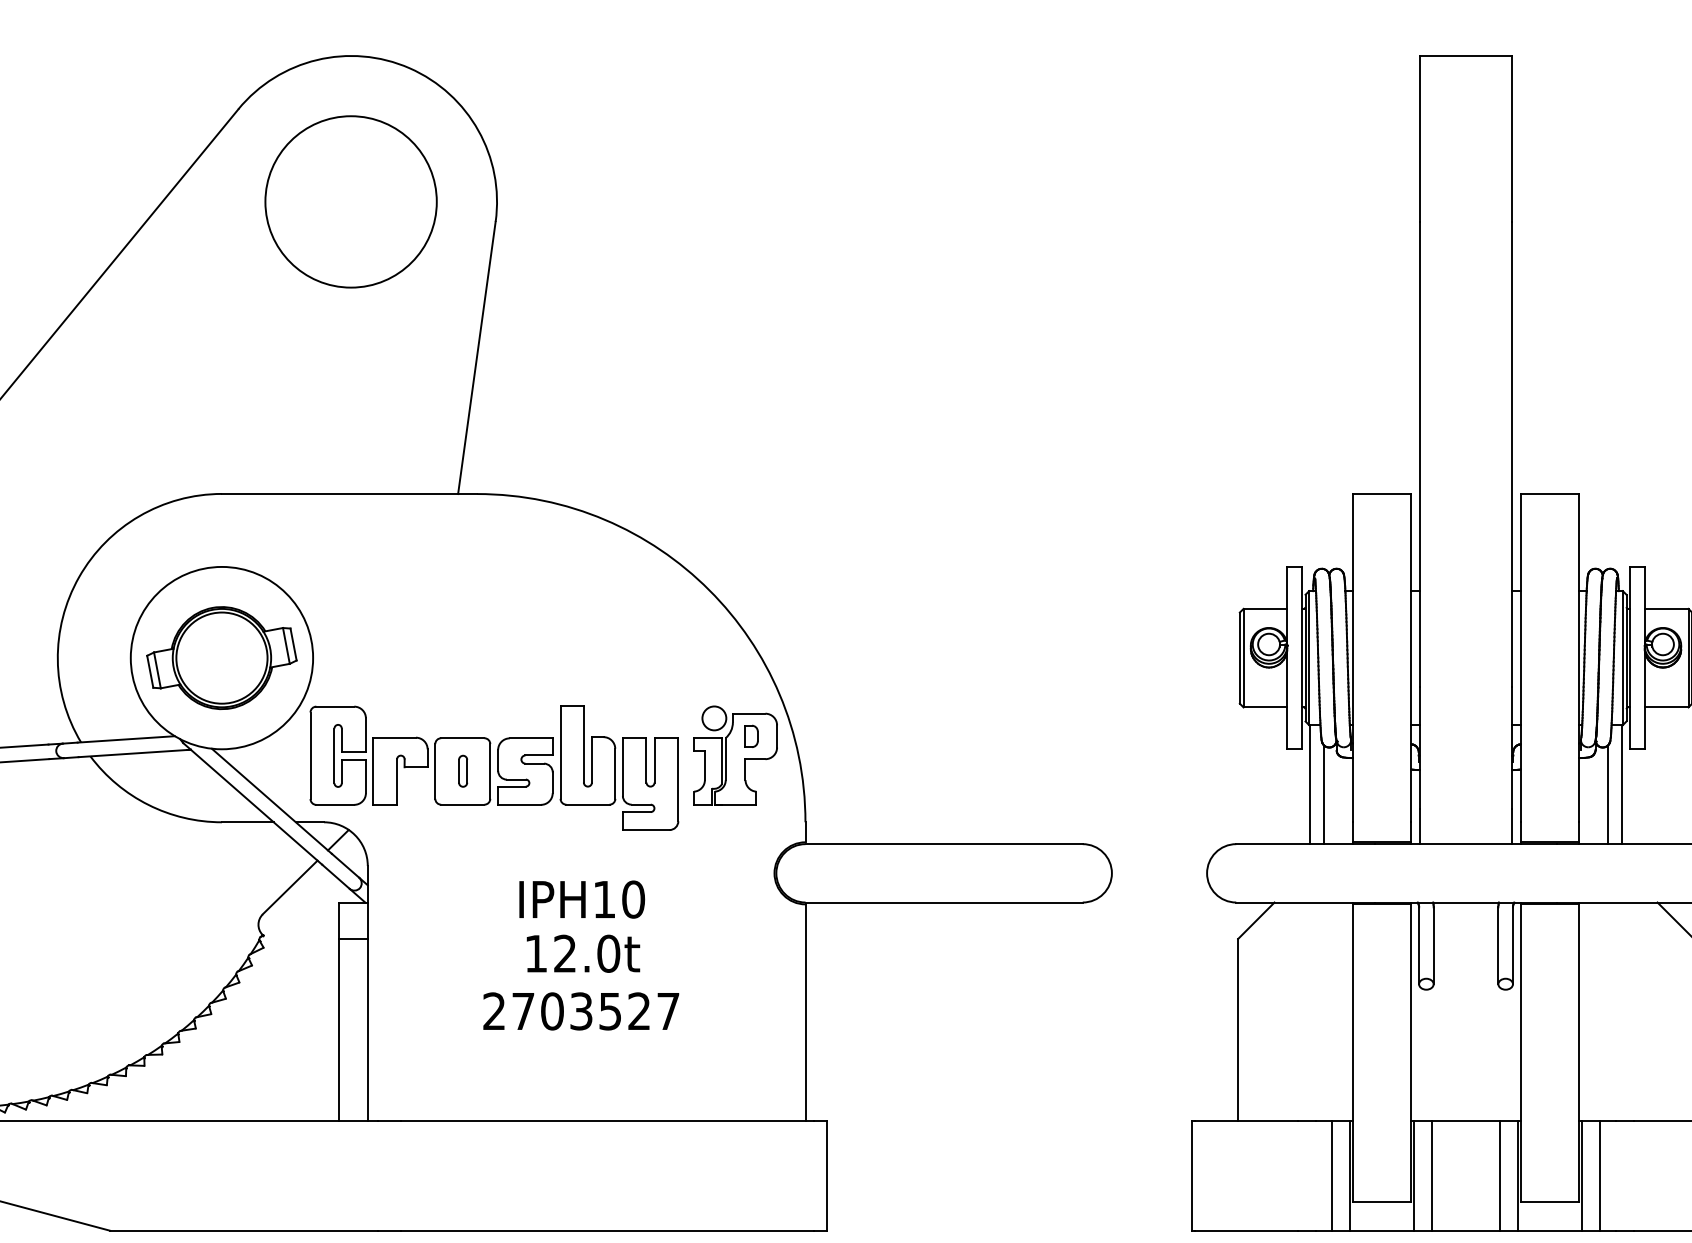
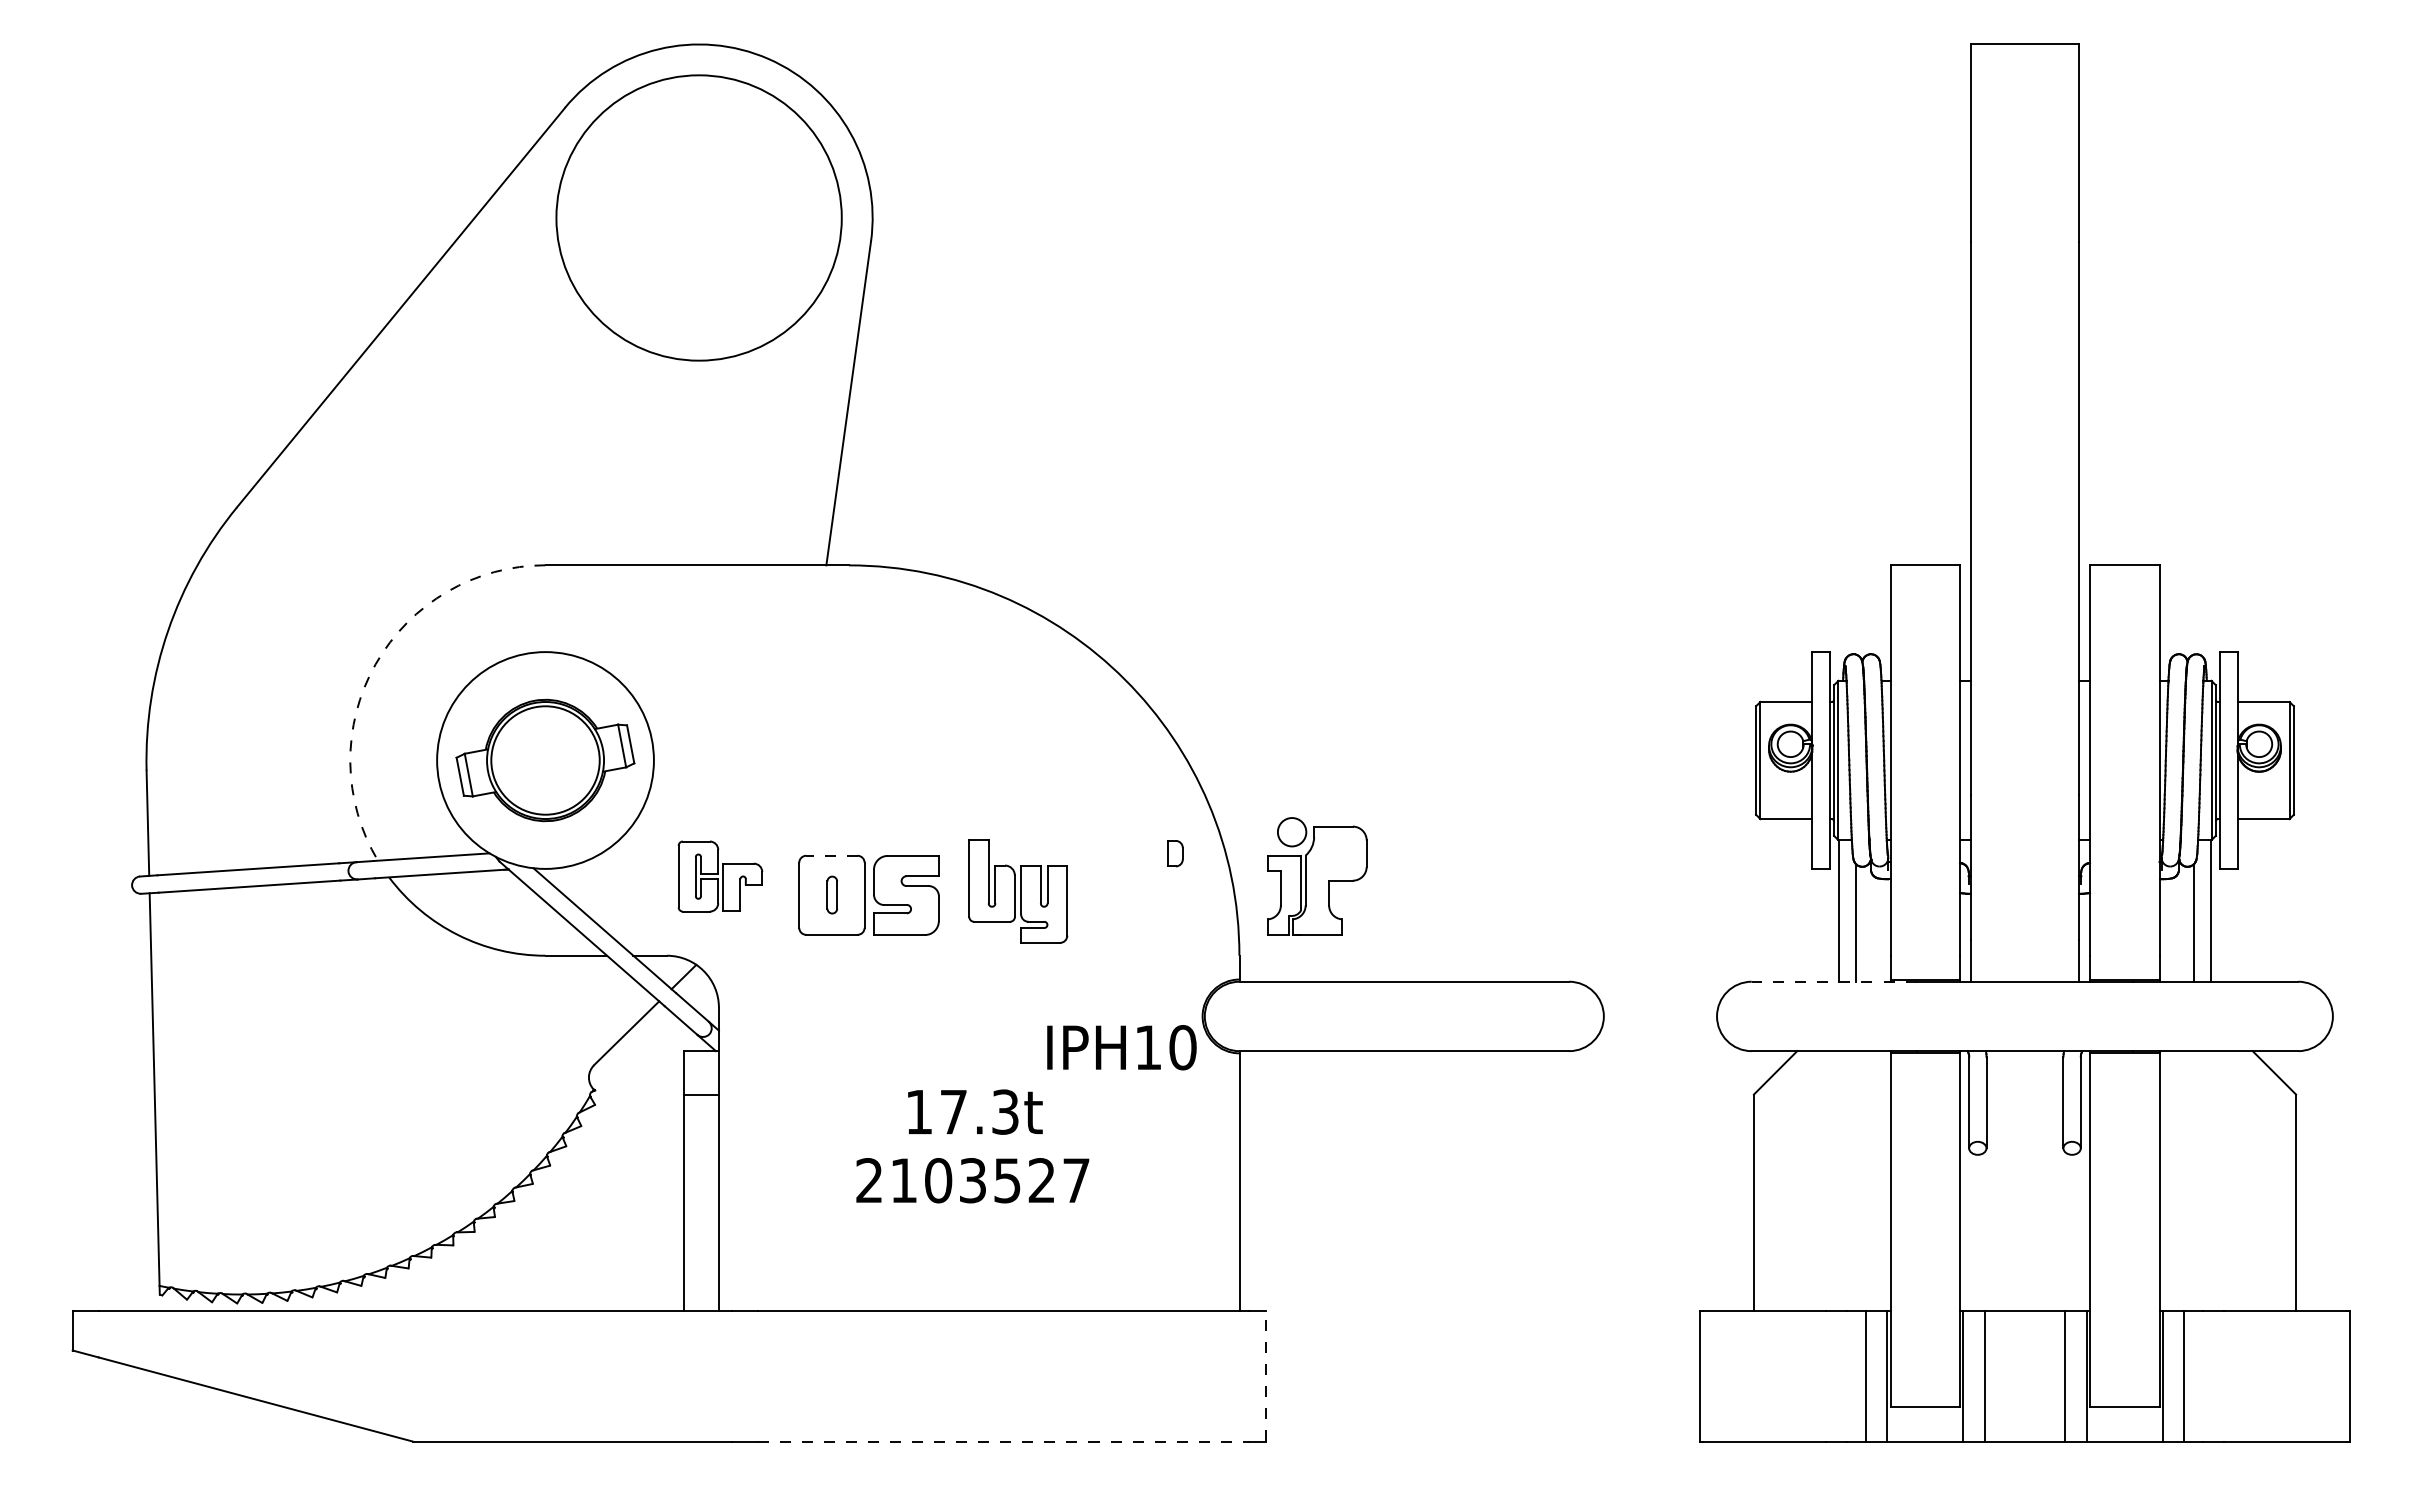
circle: (351, 201) -> (699, 217), size x1.4
arc: (78, 577) -> (375, 664), solid -> dashed
line: (462, 737) -> (831, 855), solid -> dashed
part: (369, 755) -> (720, 876), size x0.6
part: (735, 755) -> (1317, 876), moved
part: (619, 768) -> (1018, 891), size x0.7
line: (1305, 843) -> (1833, 981), solid -> dashed
text: (581, 899) -> (1121, 1047), moved
text: (586, 953) -> (979, 1111), 12.0t -> 17.3t
text: (522, 1011) -> (903, 1180), 2703527 -> 2103527
line: (827, 1175) -> (1265, 1375), solid -> dashed
line: (607, 1230) -> (1003, 1441), solid -> dashed

